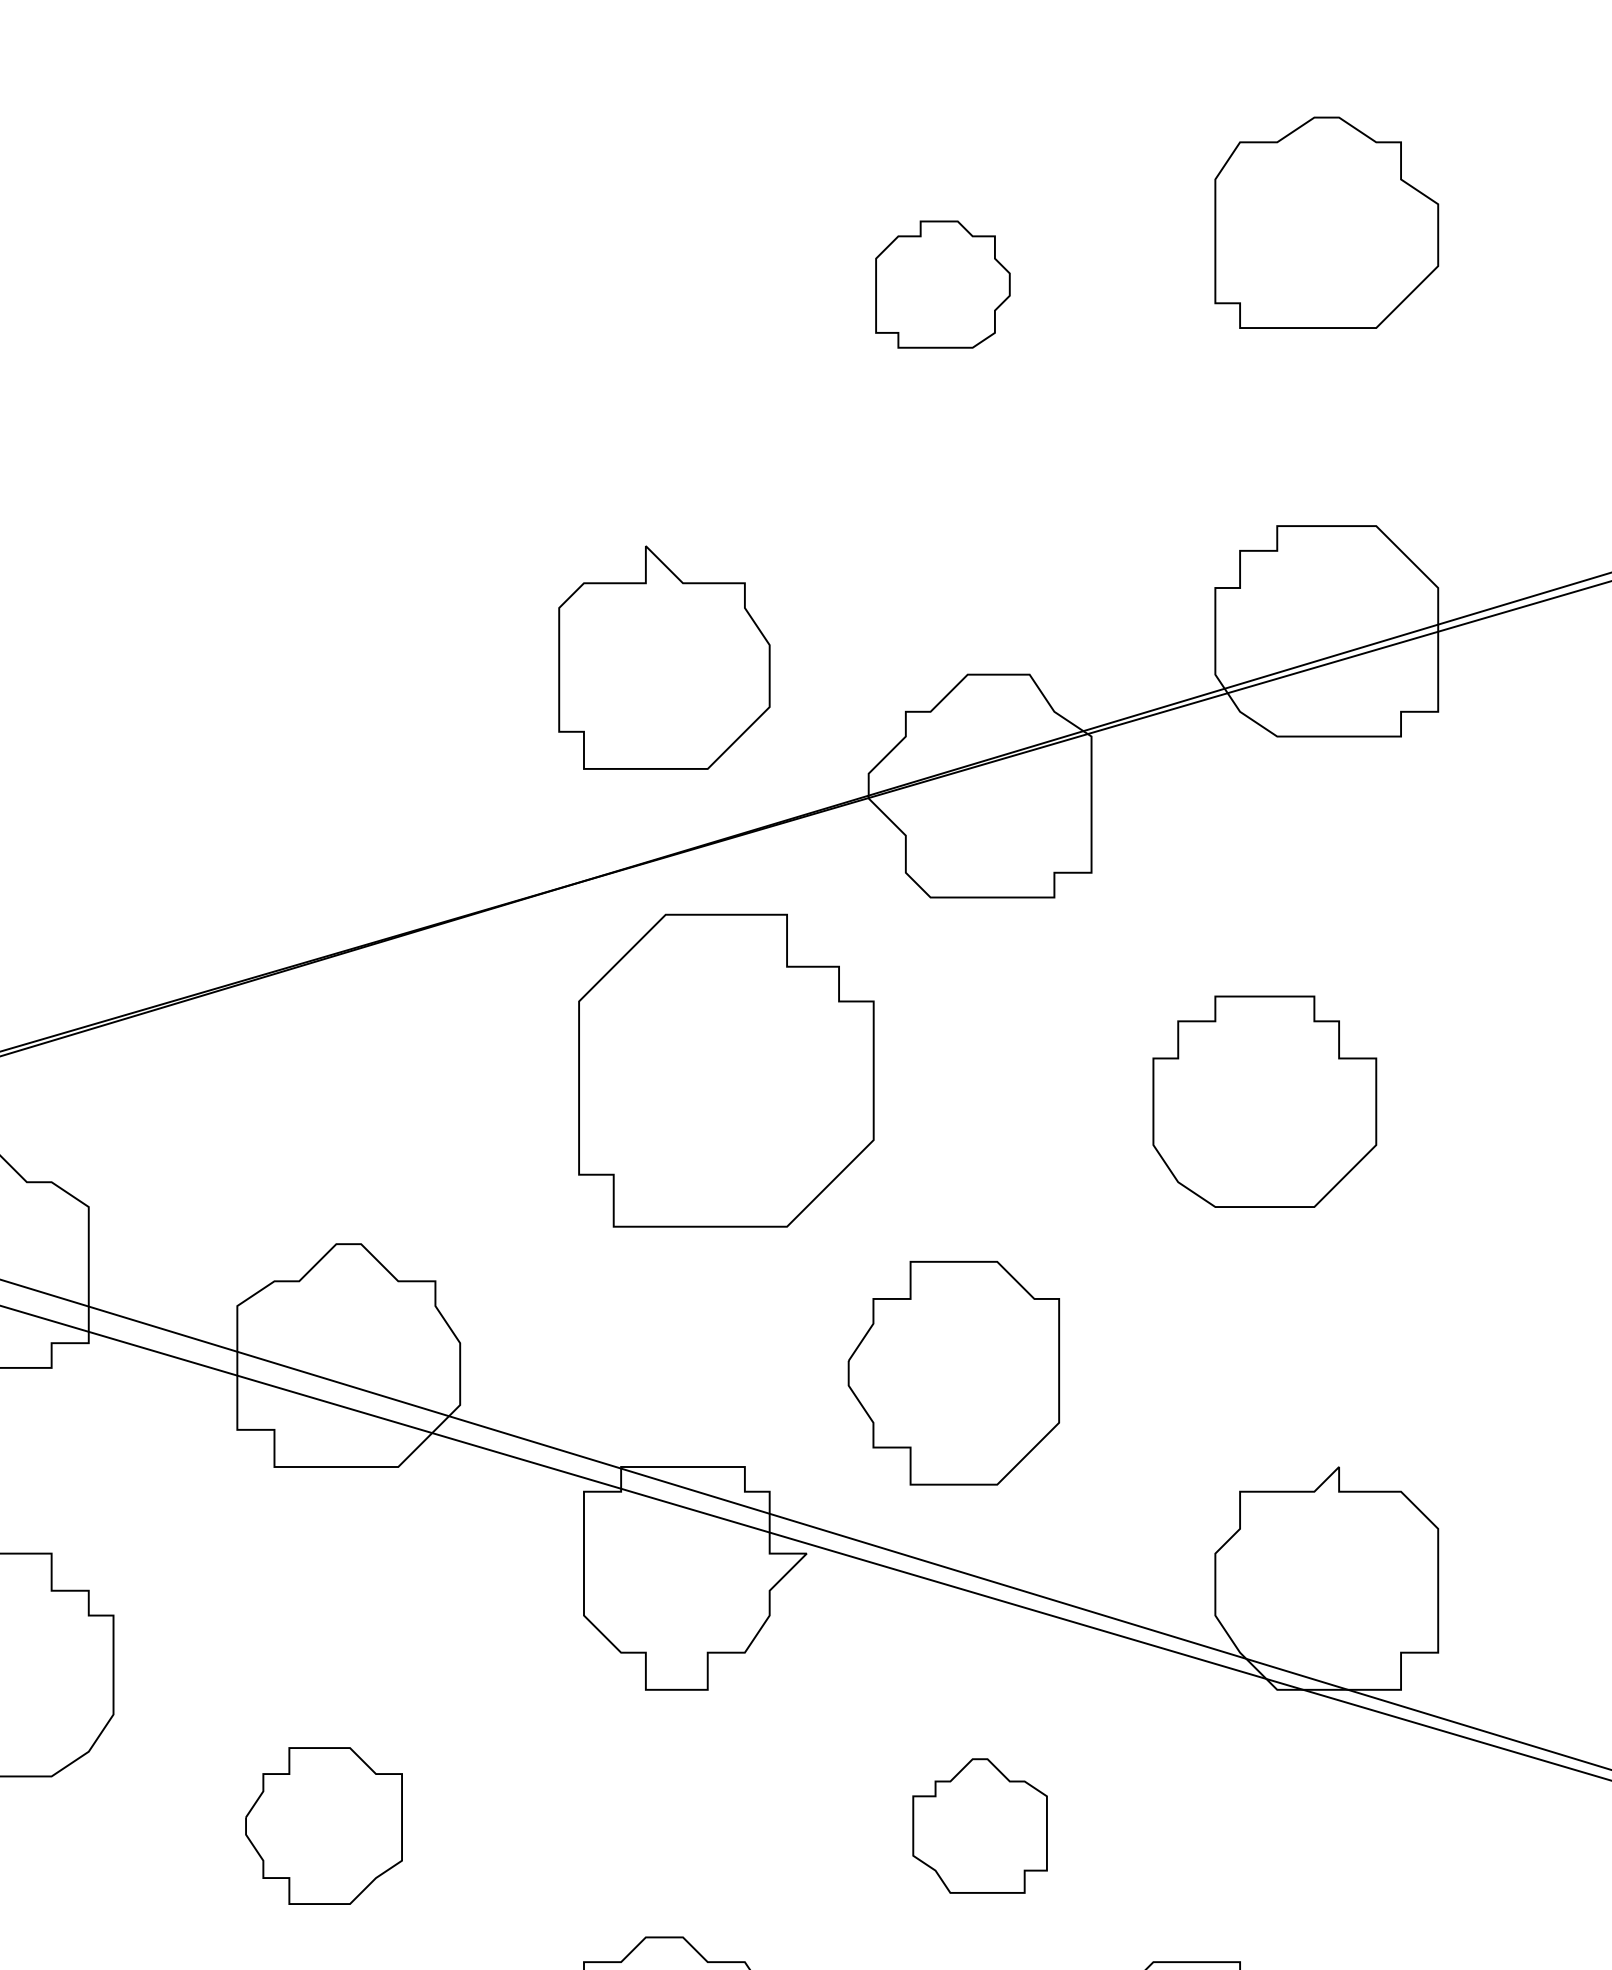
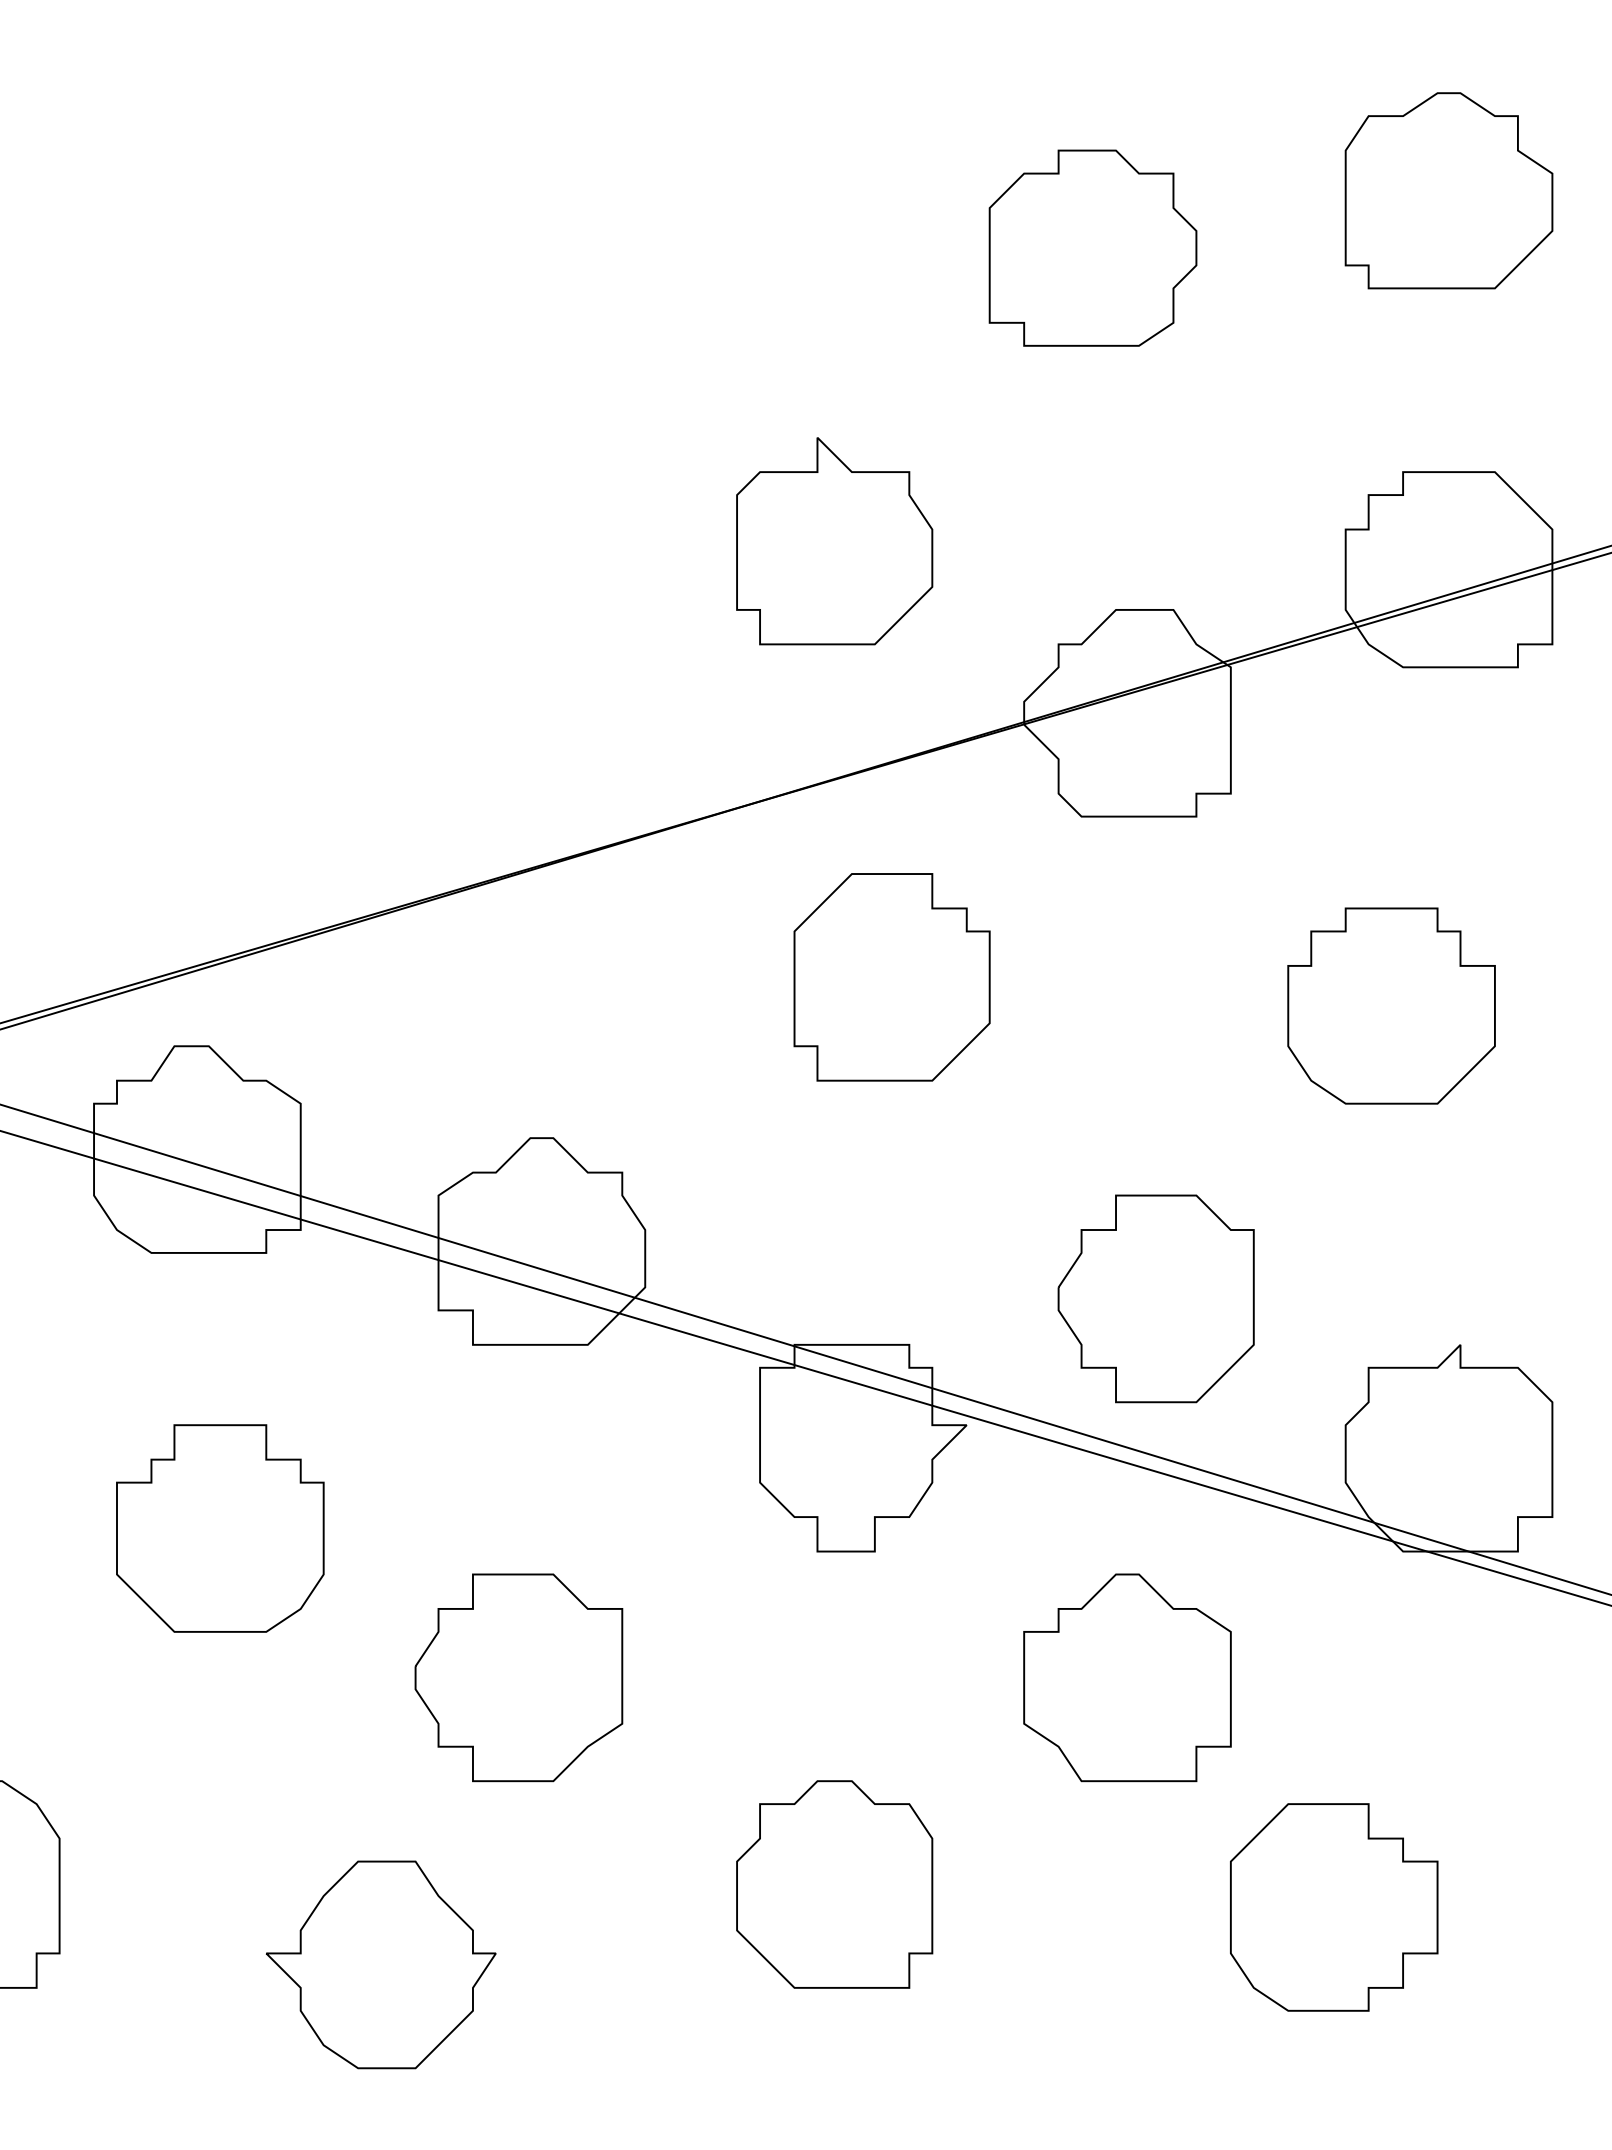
part: (942, 283) -> (1092, 247), size x1.67
part: (664, 658) -> (834, 541), moved
part: (725, 1070) -> (891, 977), size x0.71
part: (953, 1372) -> (1155, 1298), moved
part: (323, 1825) -> (518, 1677), size x1.43
part: (980, 1825) -> (1127, 1677), size x1.67

